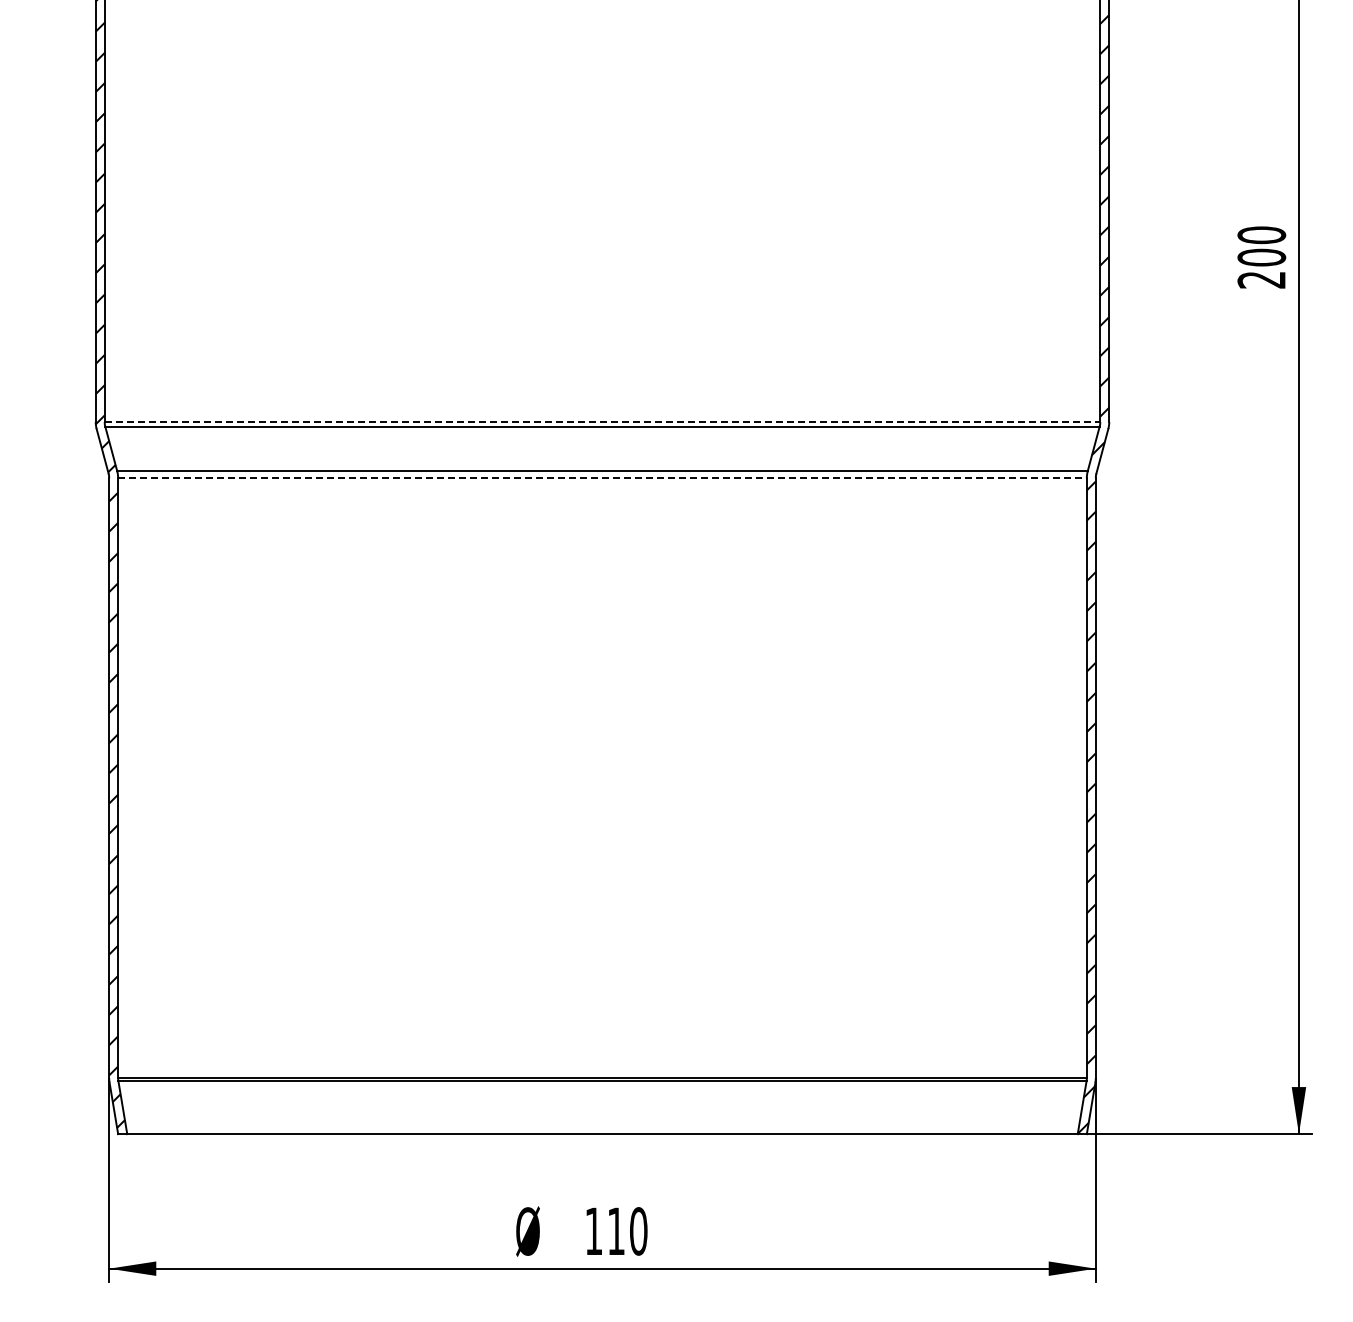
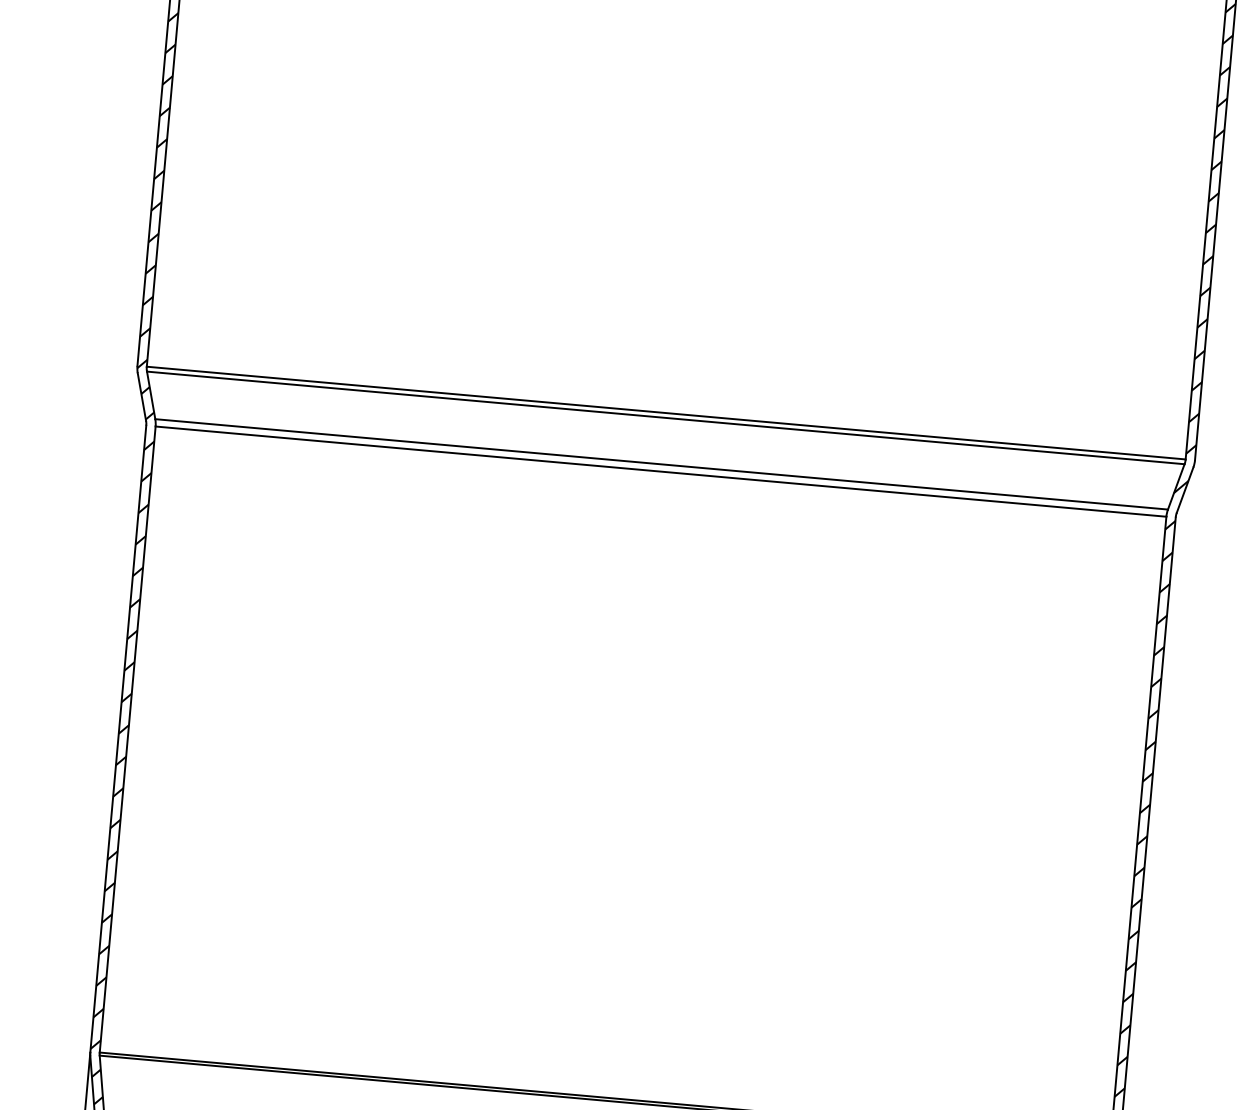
line: (602, 422) -> (666, 413), dashed -> solid
line: (603, 478) -> (662, 472), dashed -> solid

